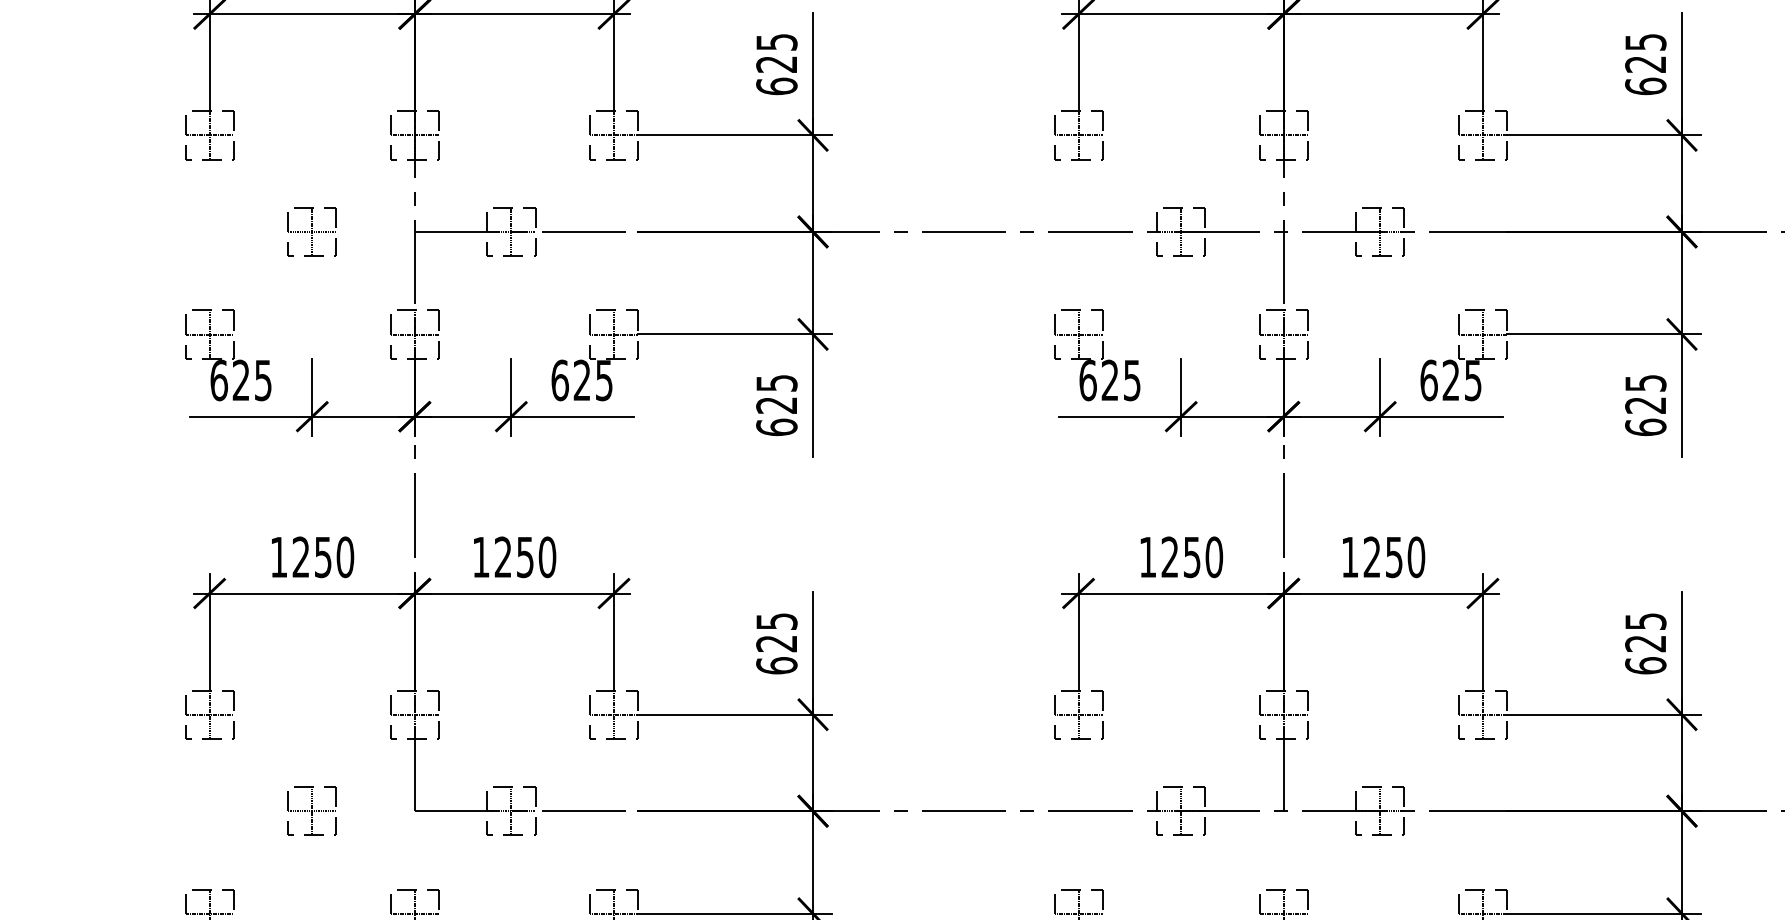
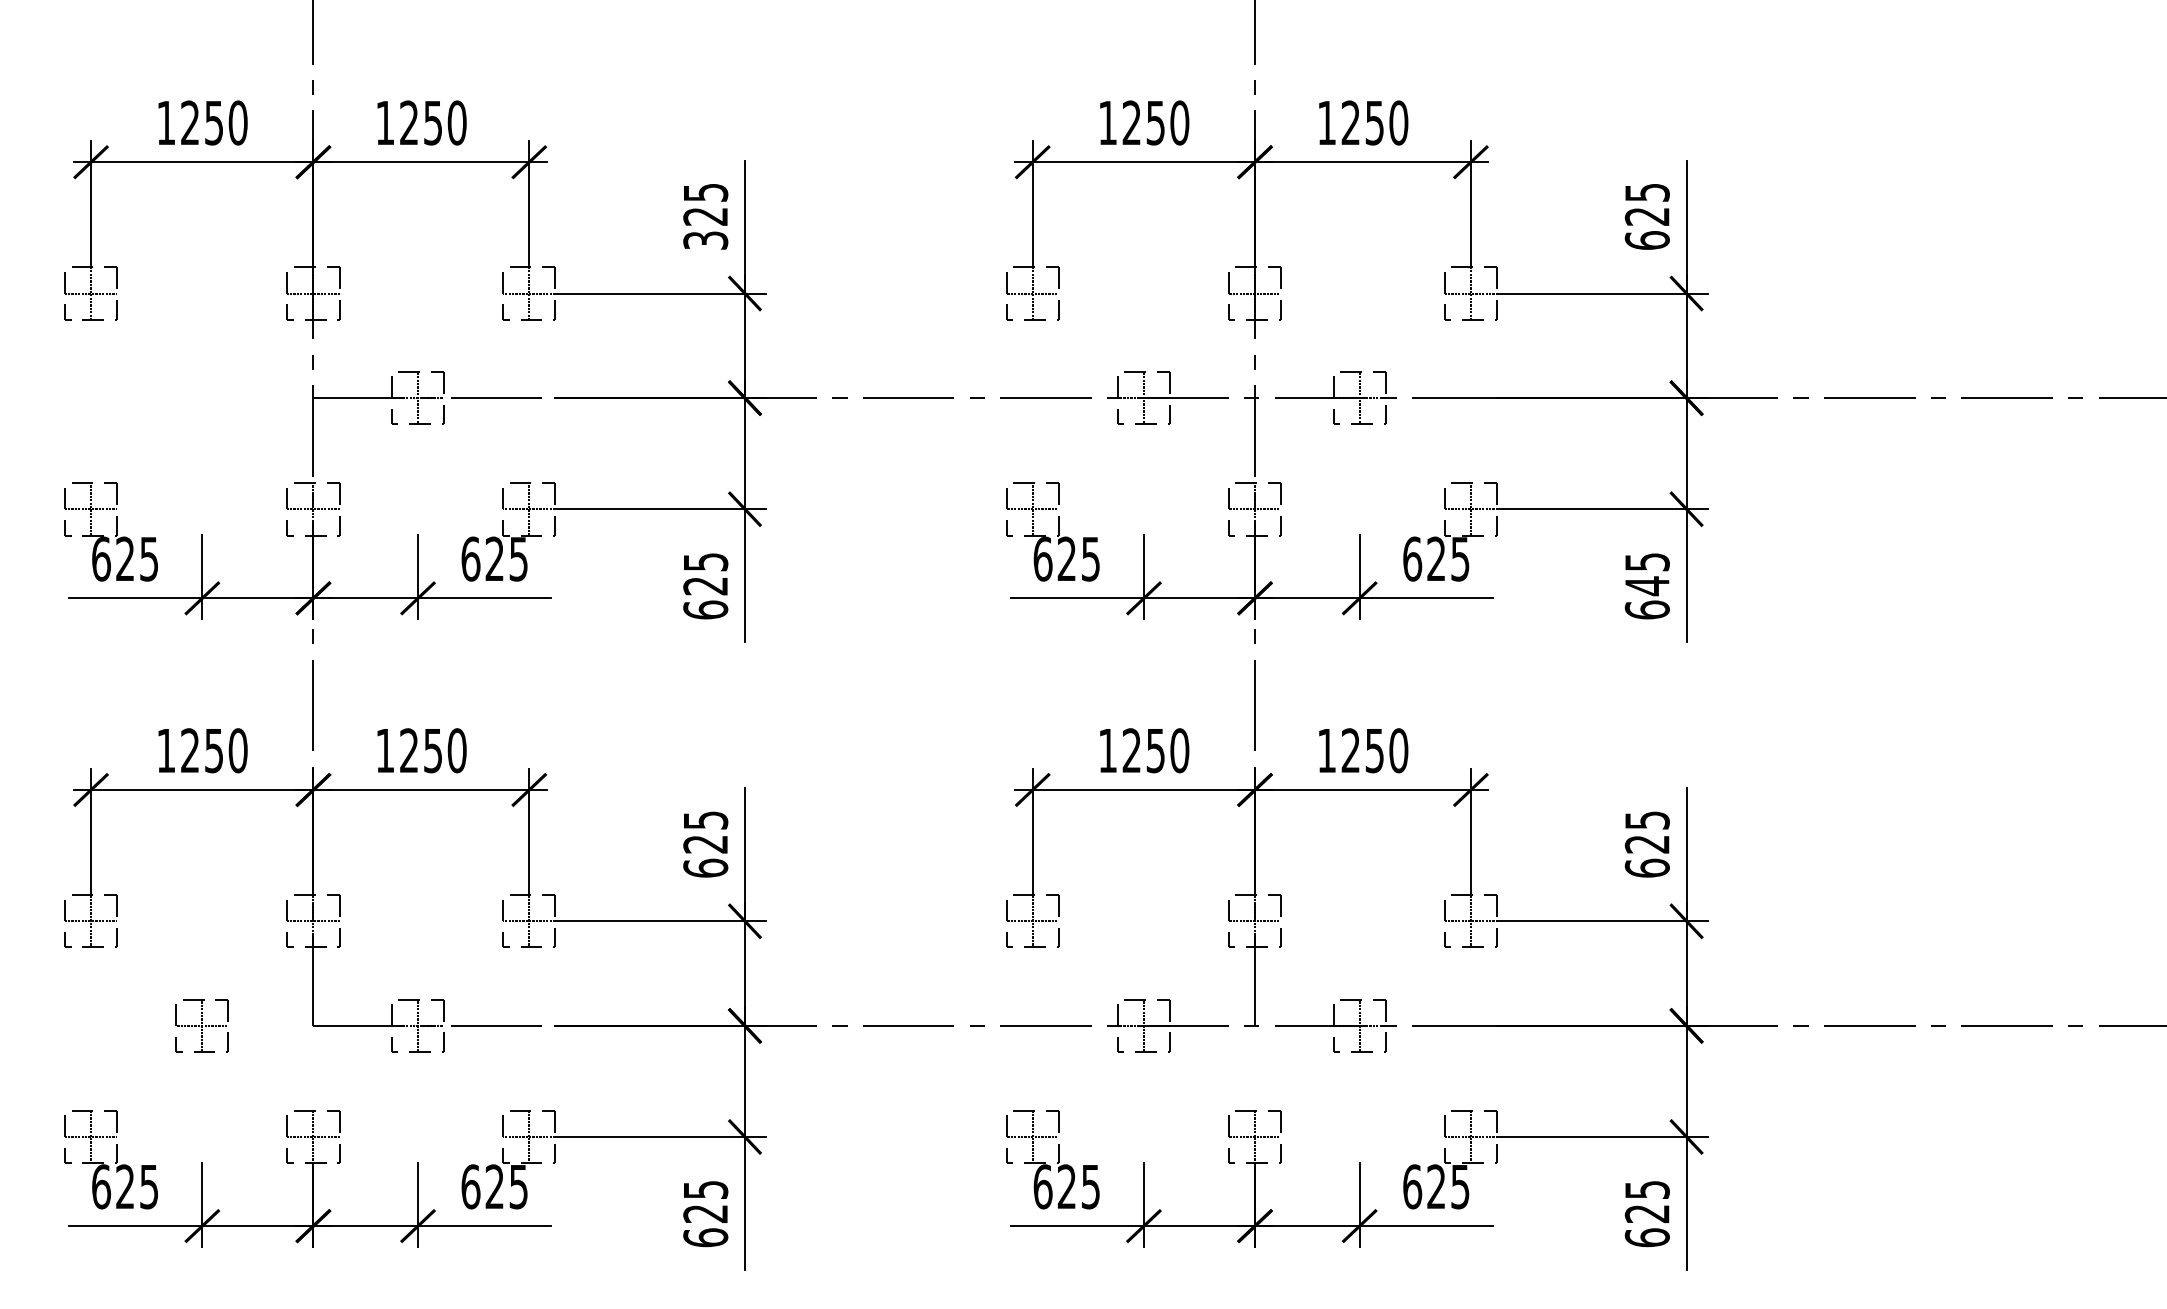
text: (776, 86) -> (705, 240), 625 -> 325
part: (311, 231) -> (201, 397), removed
text: (1644, 405) -> (1646, 586), 625 -> 645

